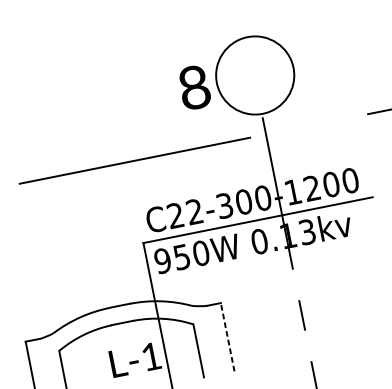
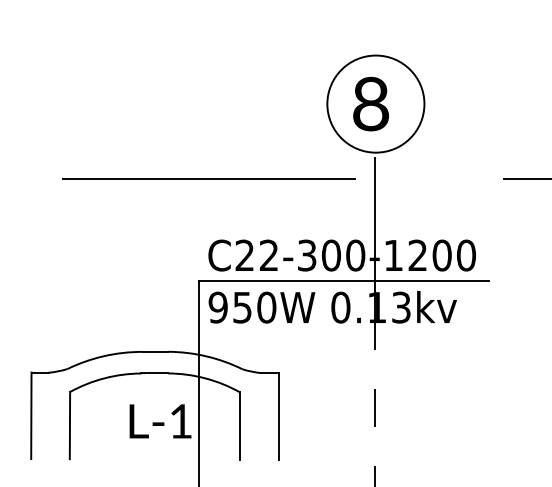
text: (194, 87) -> (370, 103), moved
line: (227, 336) -> (278, 415), dashed -> solid

